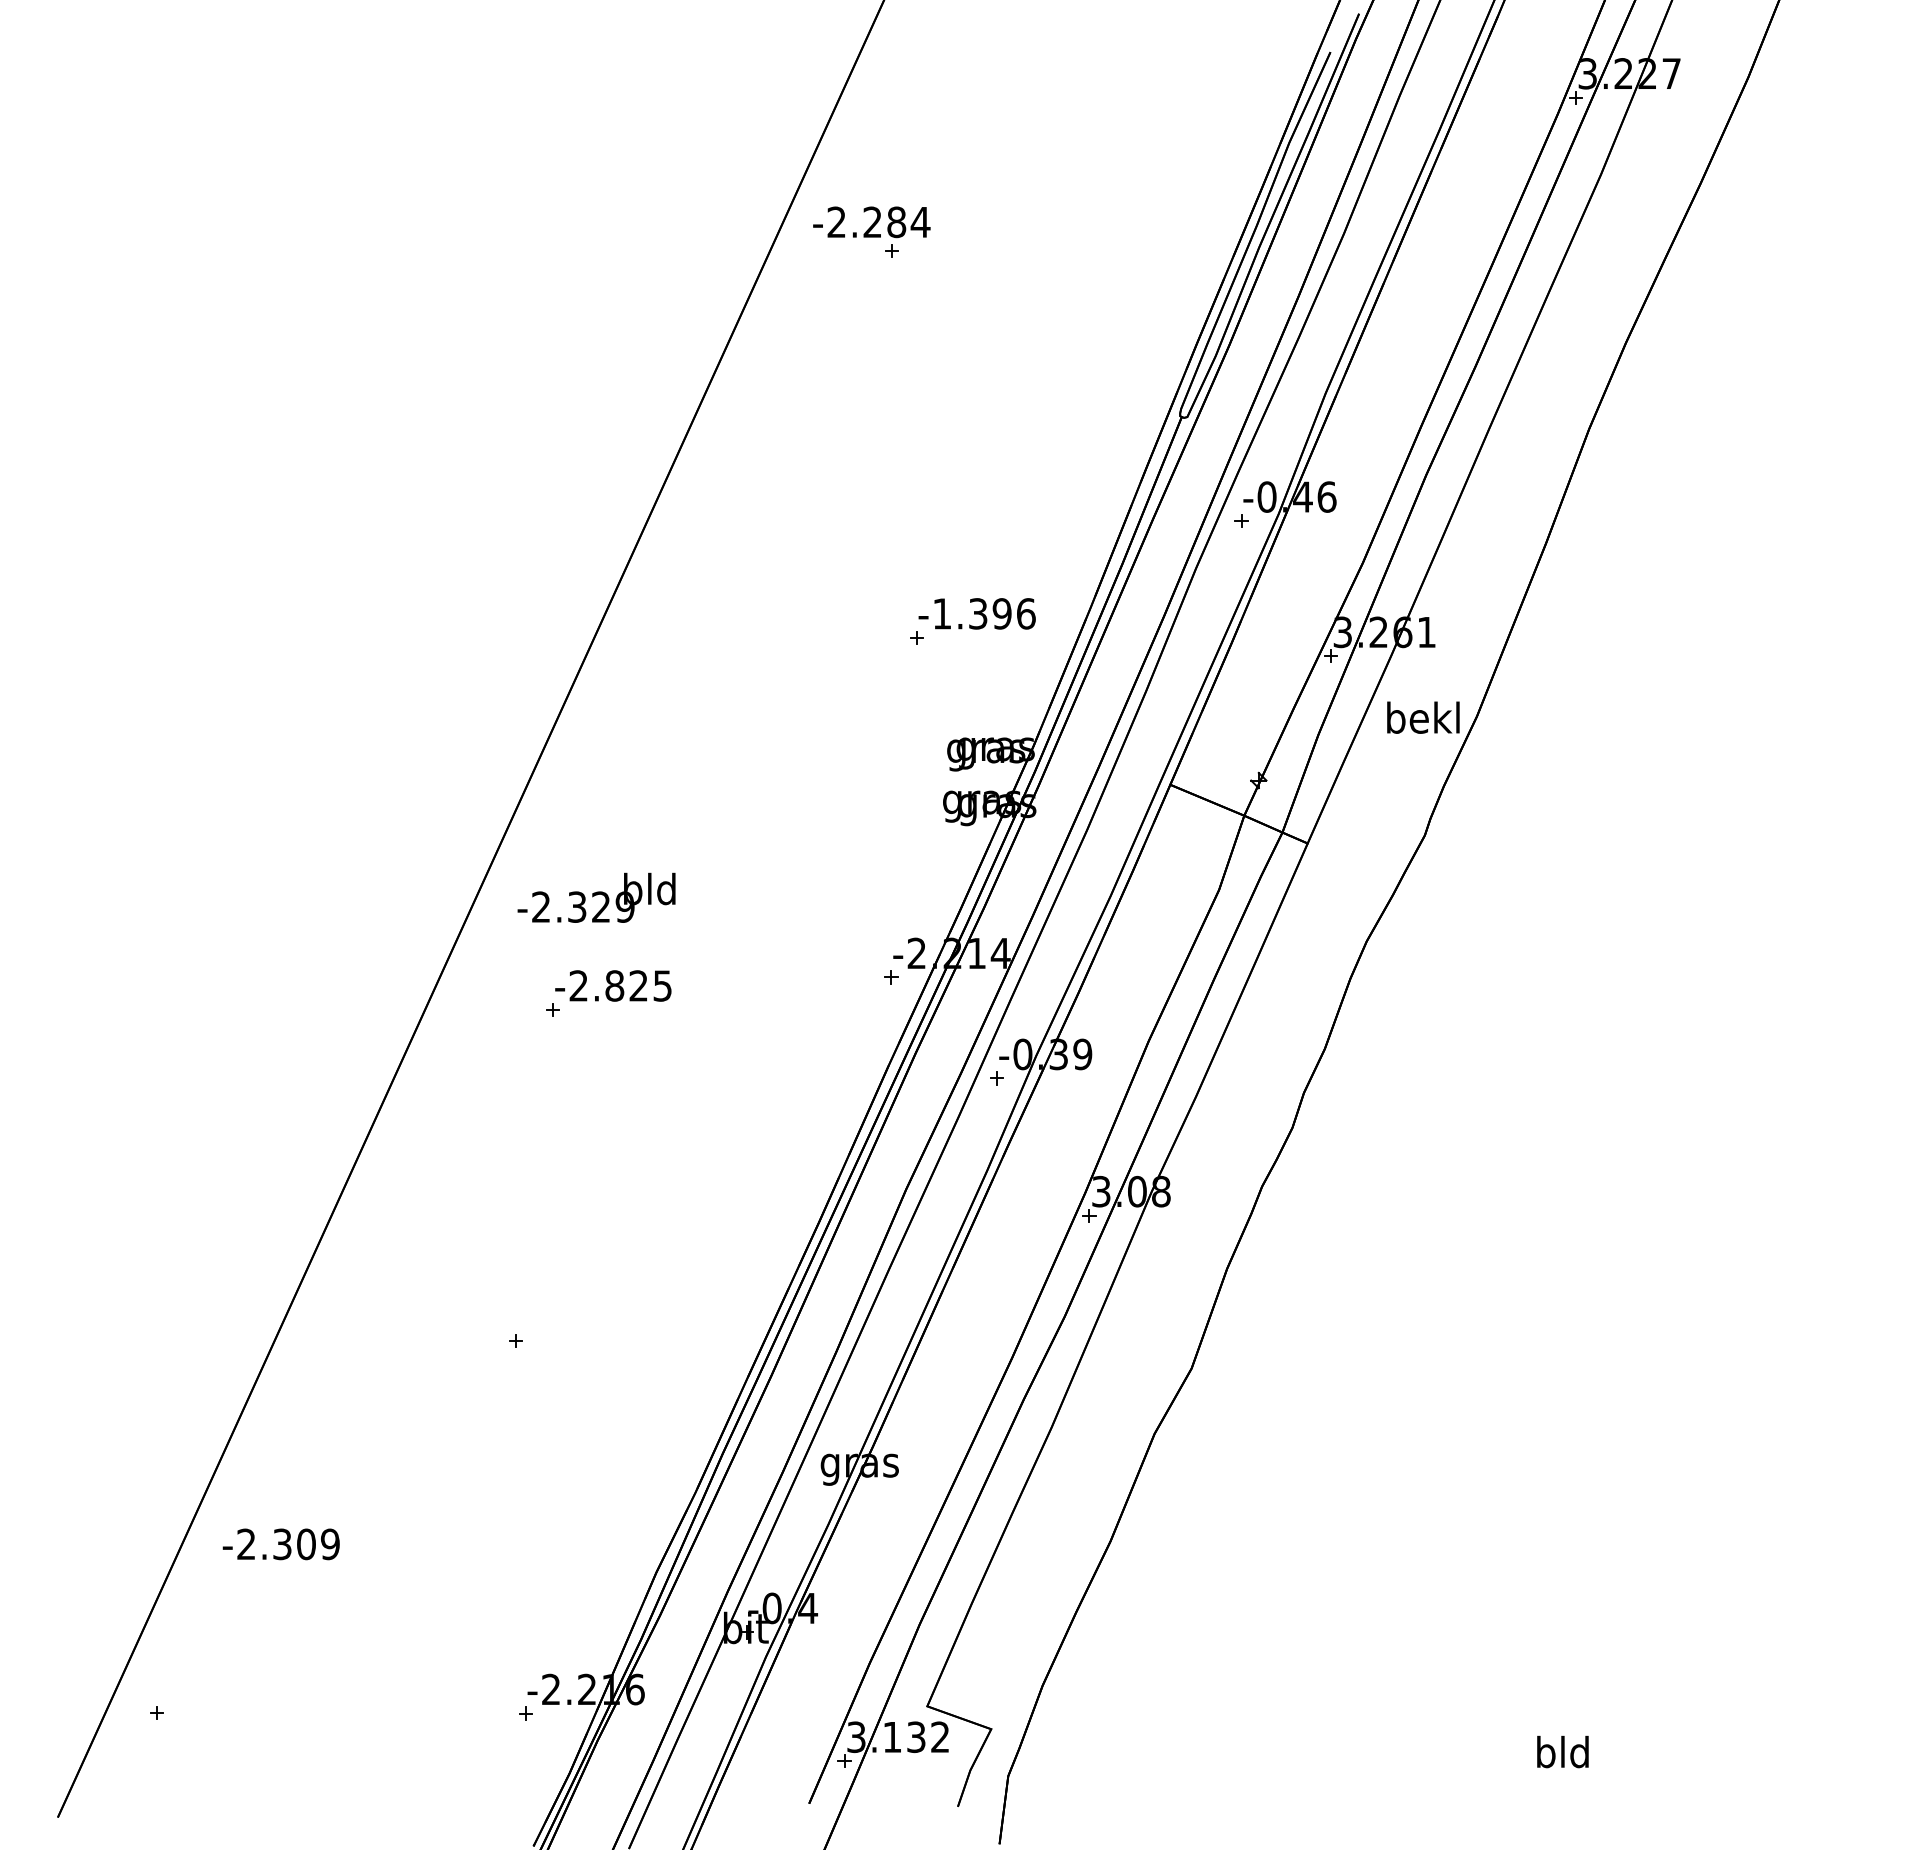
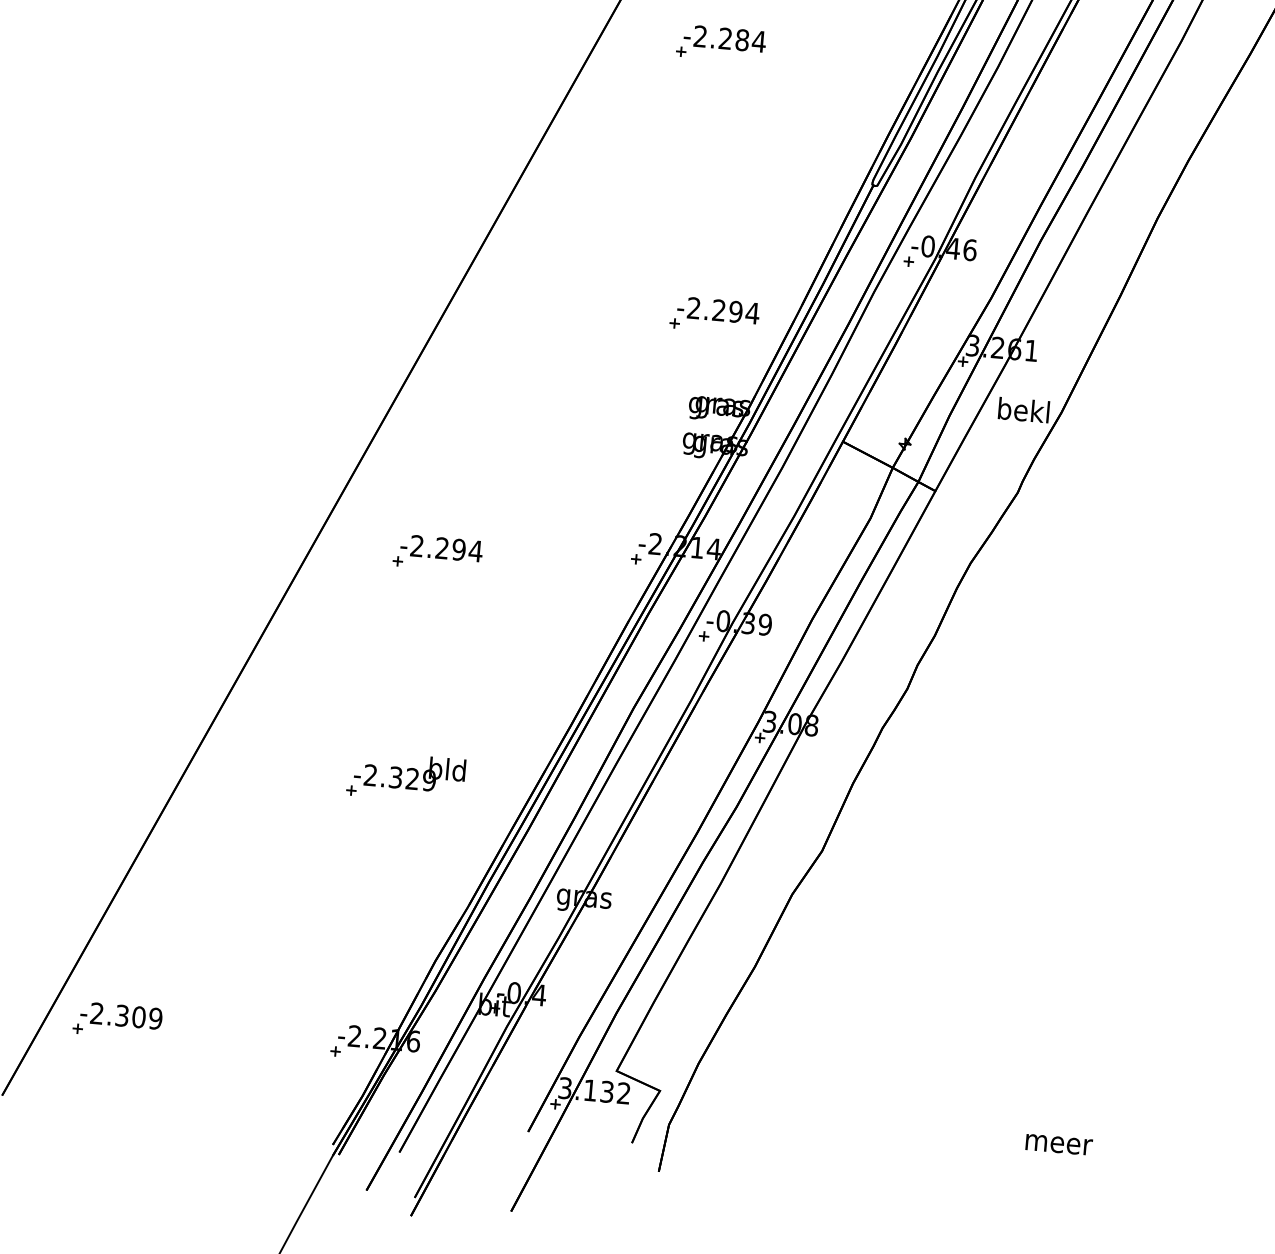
text: (871, 222) -> (724, 38), moved
text: (984, 613) -> (723, 310), -1.396 -> -2.294
text: (596, 897) -> (409, 772), moved
text: (638, 985) -> (458, 549), -2.825 -> -2.294
text: (280, 1544) -> (120, 1015), moved
text: (1564, 1751) -> (1059, 1141), bld -> meer

